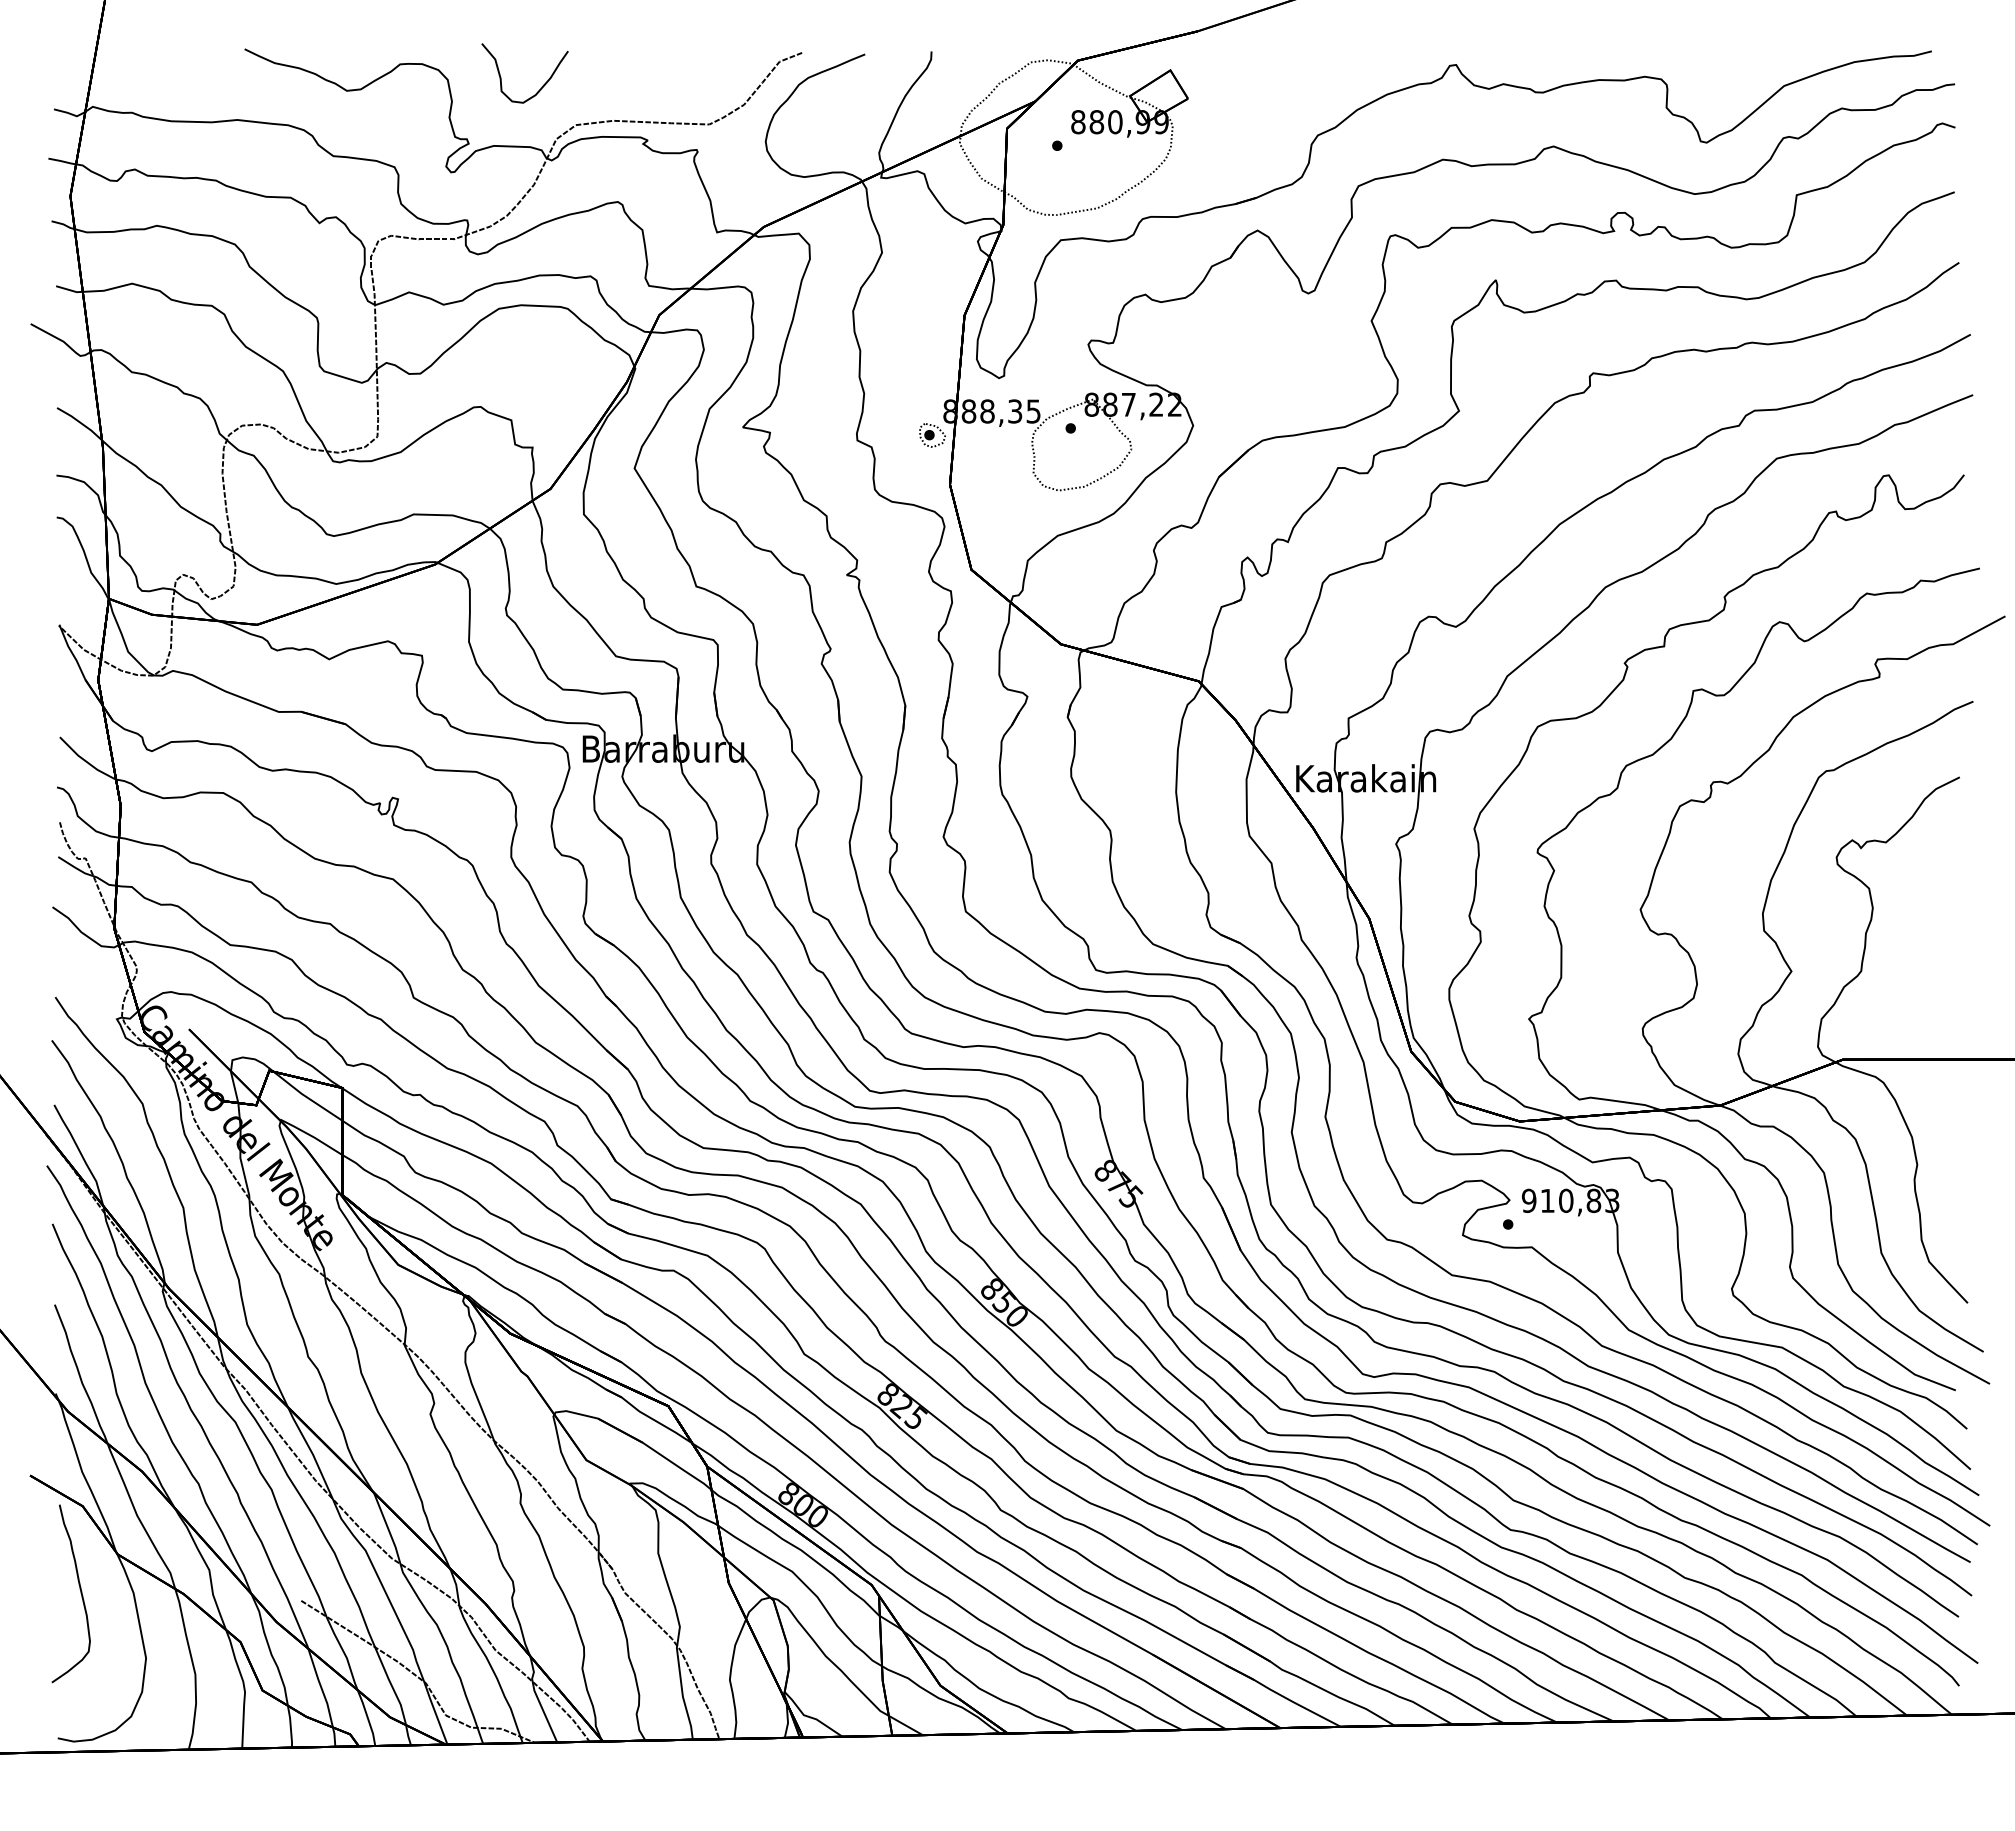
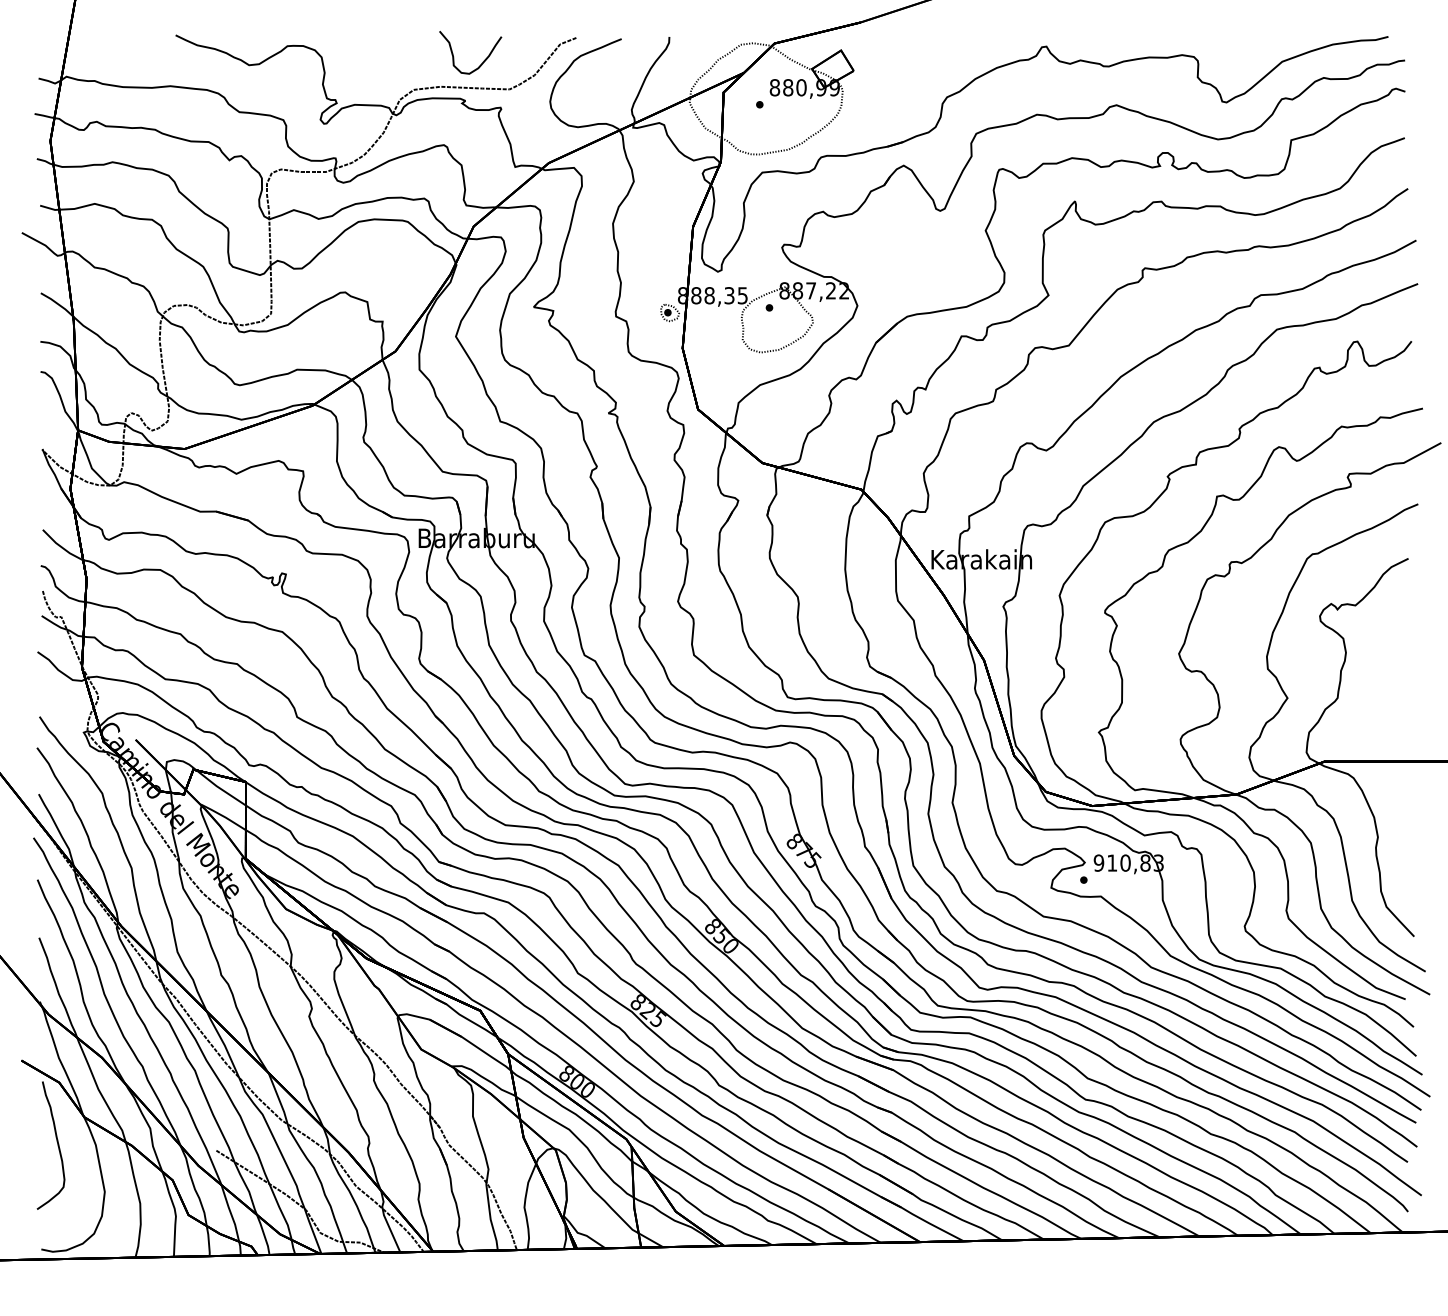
curve: (541, 86) -> (482, 62), moved

